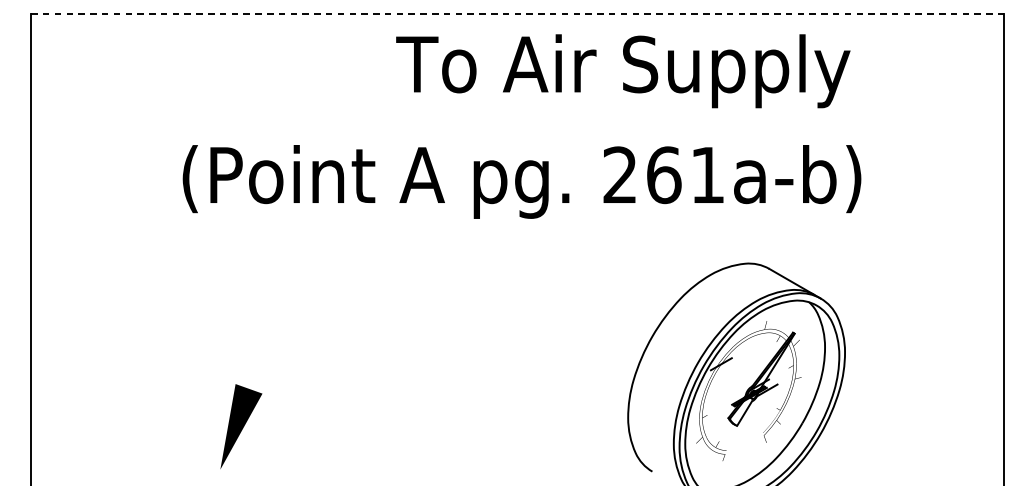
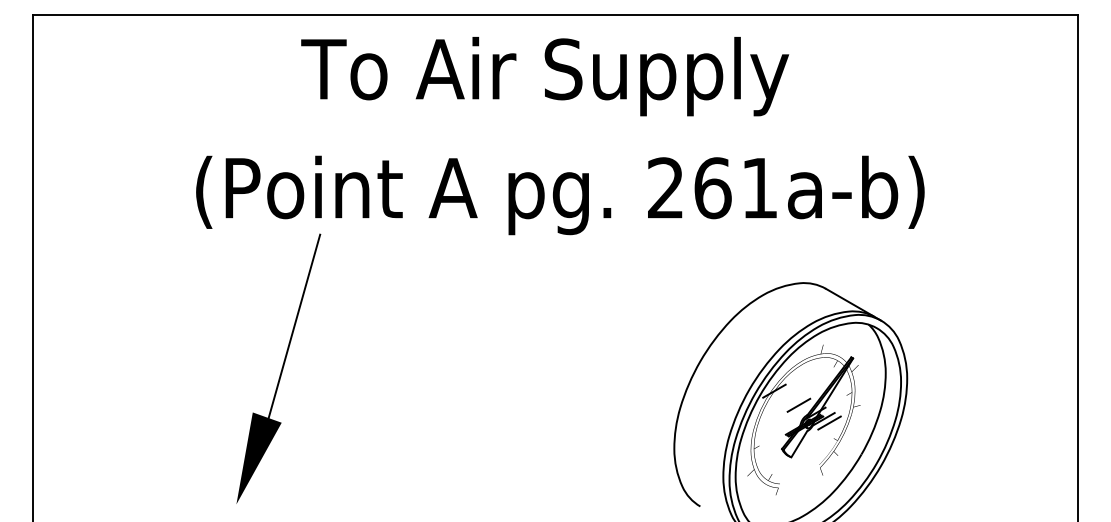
line: (518, 14) -> (556, 15), dashed -> solid
text: (623, 71) -> (545, 76), moved
line: (273, 304) -> (293, 327), added
line: (743, 376) -> (798, 404), added
line: (772, 393) -> (829, 422), added

